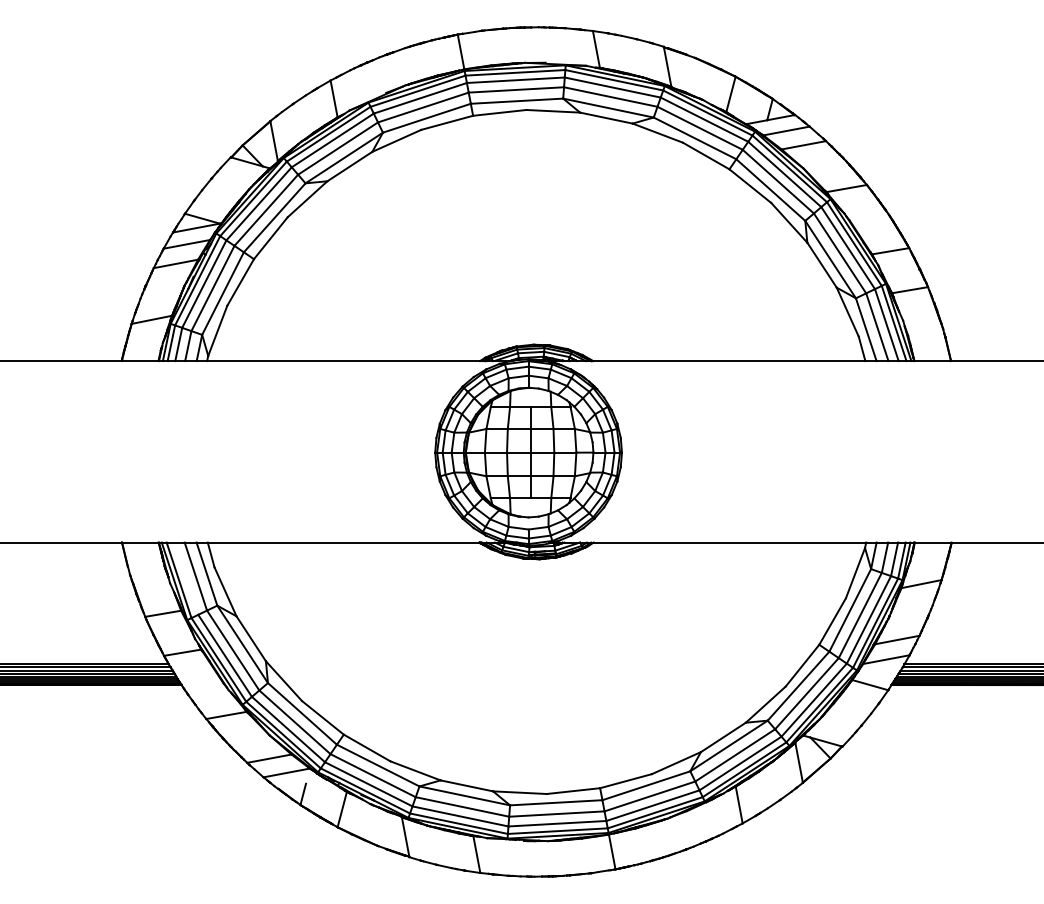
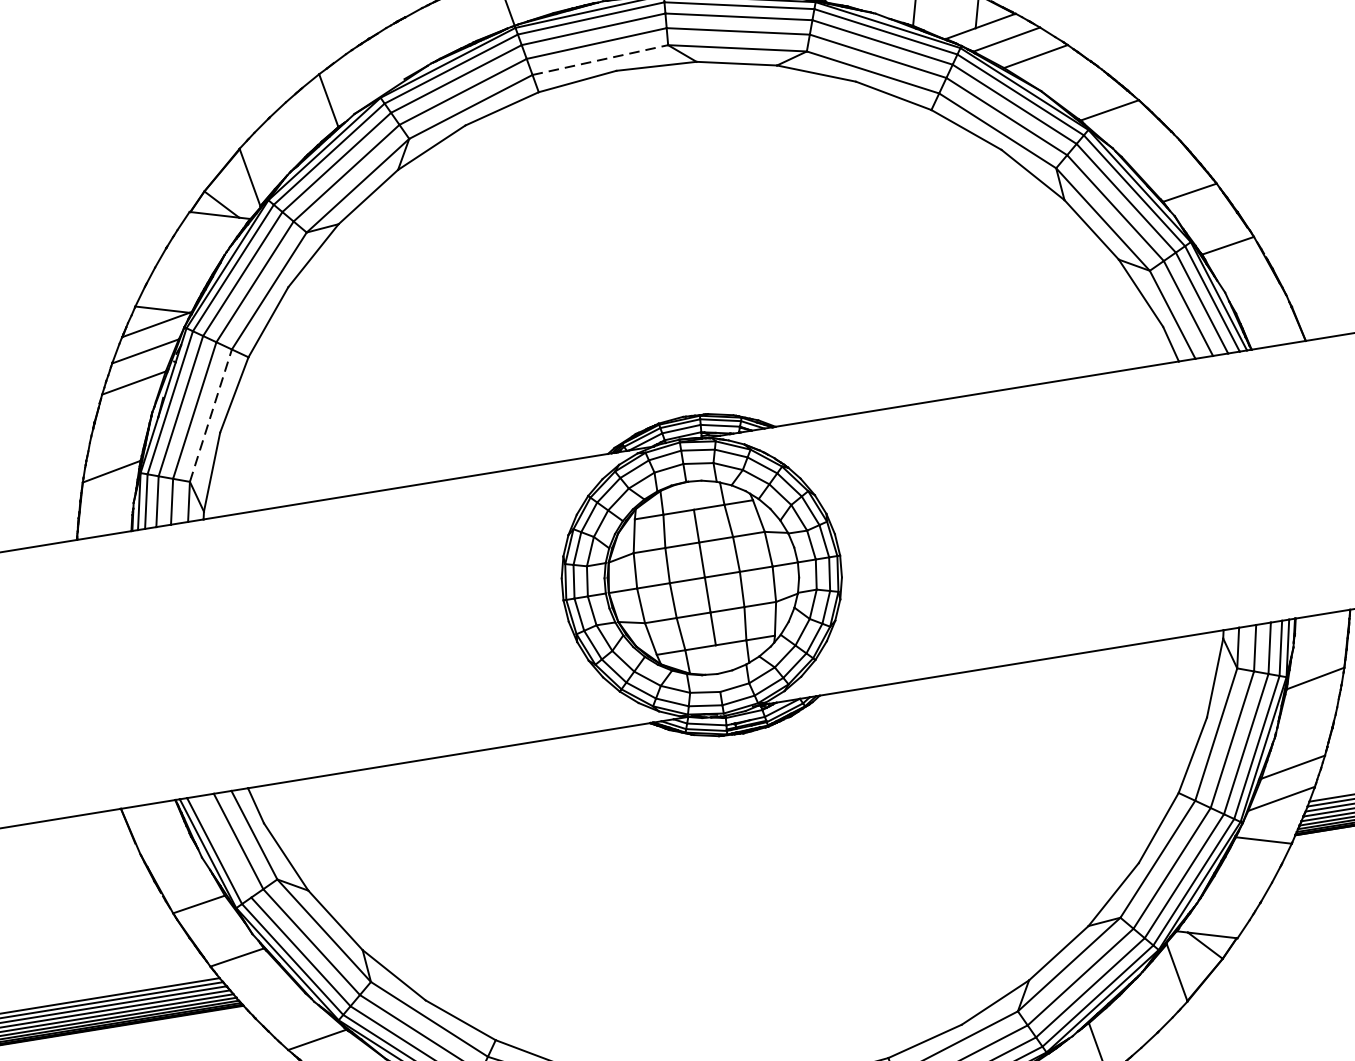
line: (517, 101) -> (601, 60), solid -> dashed
line: (223, 293) -> (211, 415), solid -> dashed

